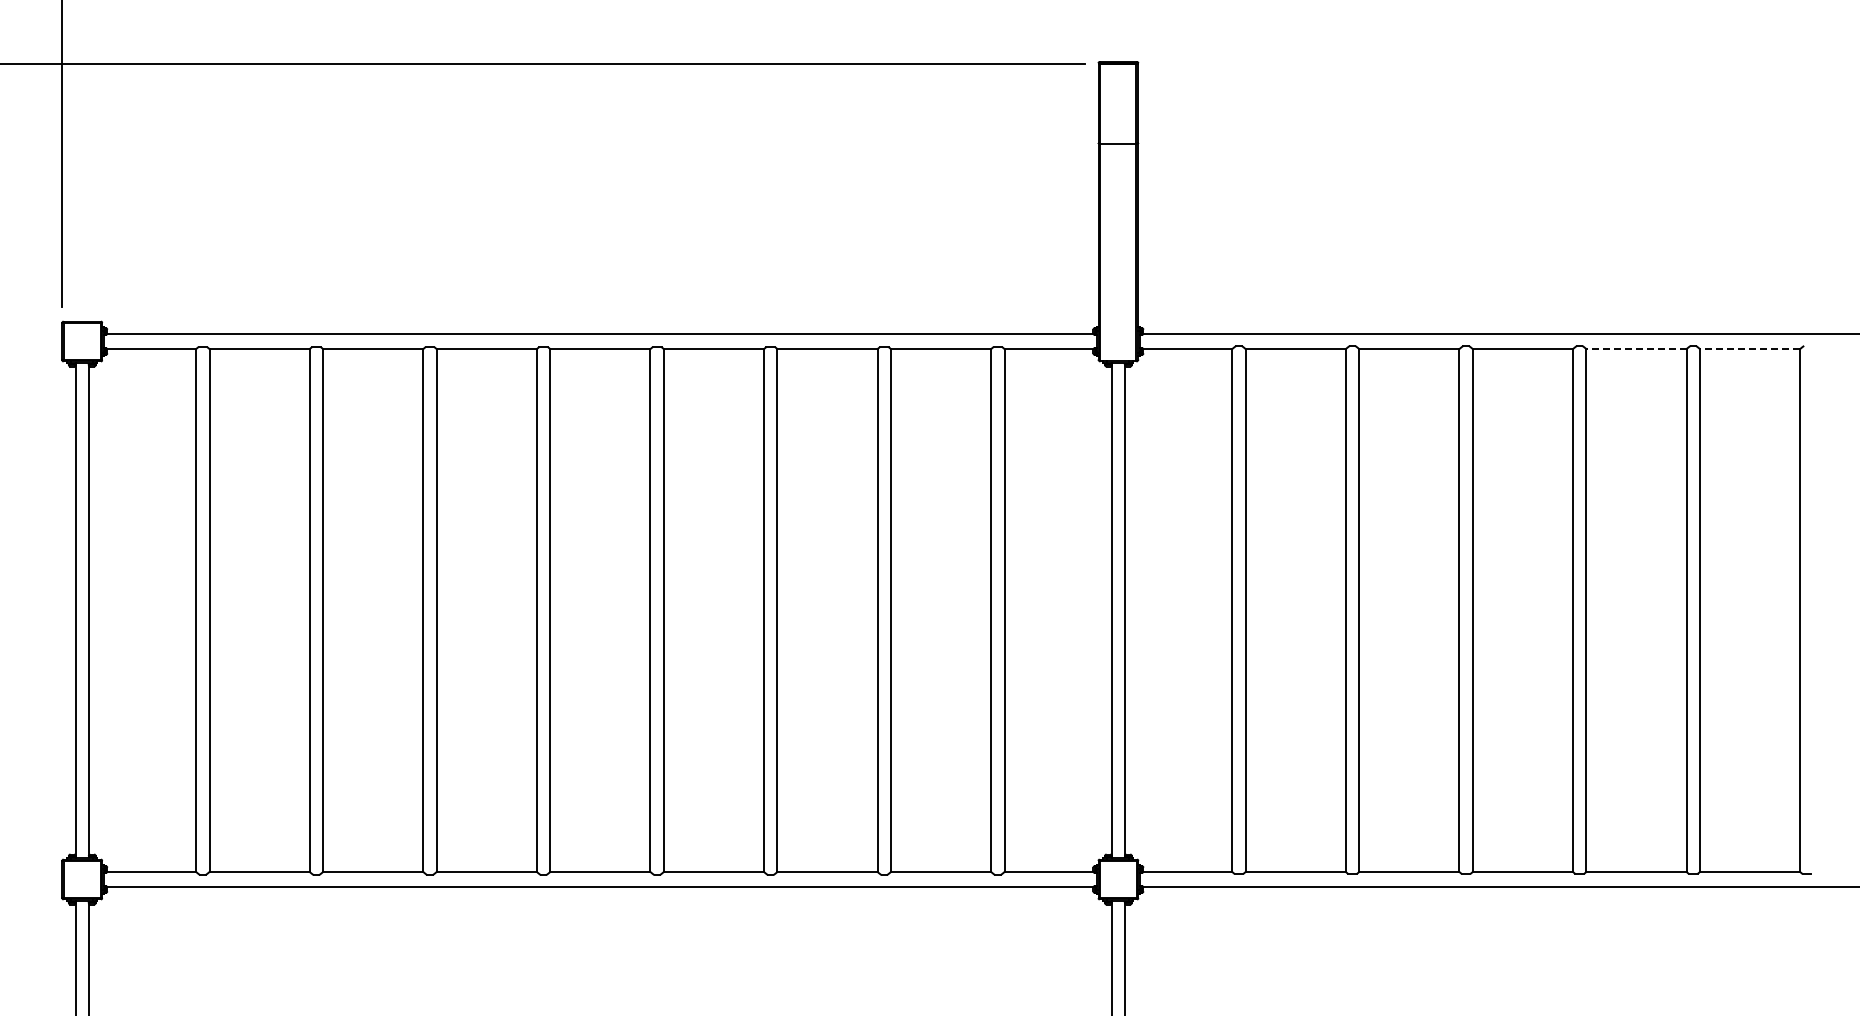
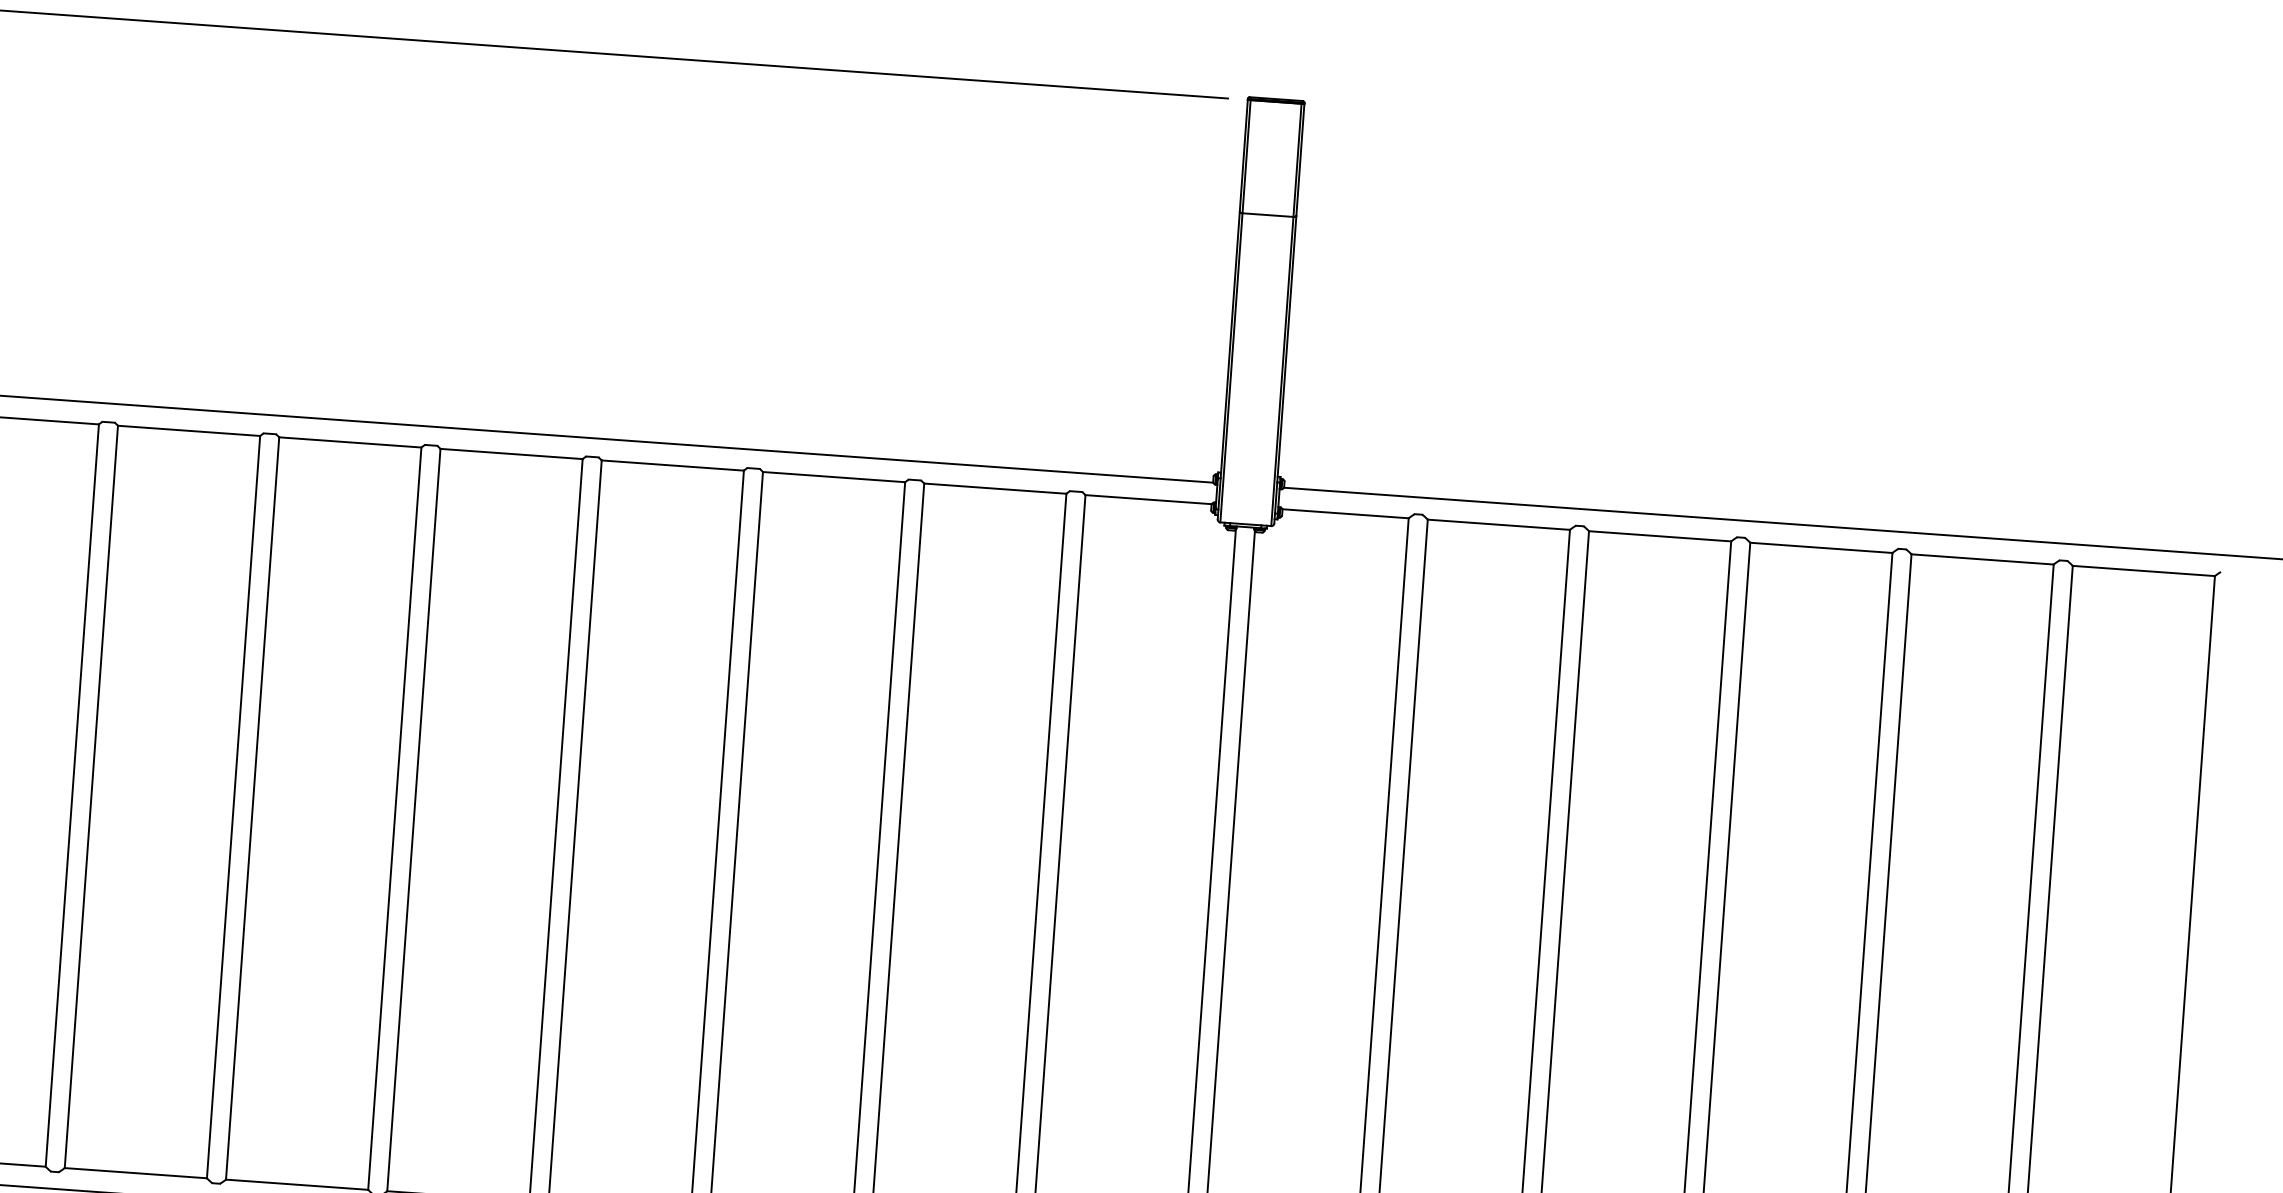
line: (1635, 349) -> (1981, 559), dashed -> solid
line: (1749, 349) -> (2143, 571), dashed -> solid

